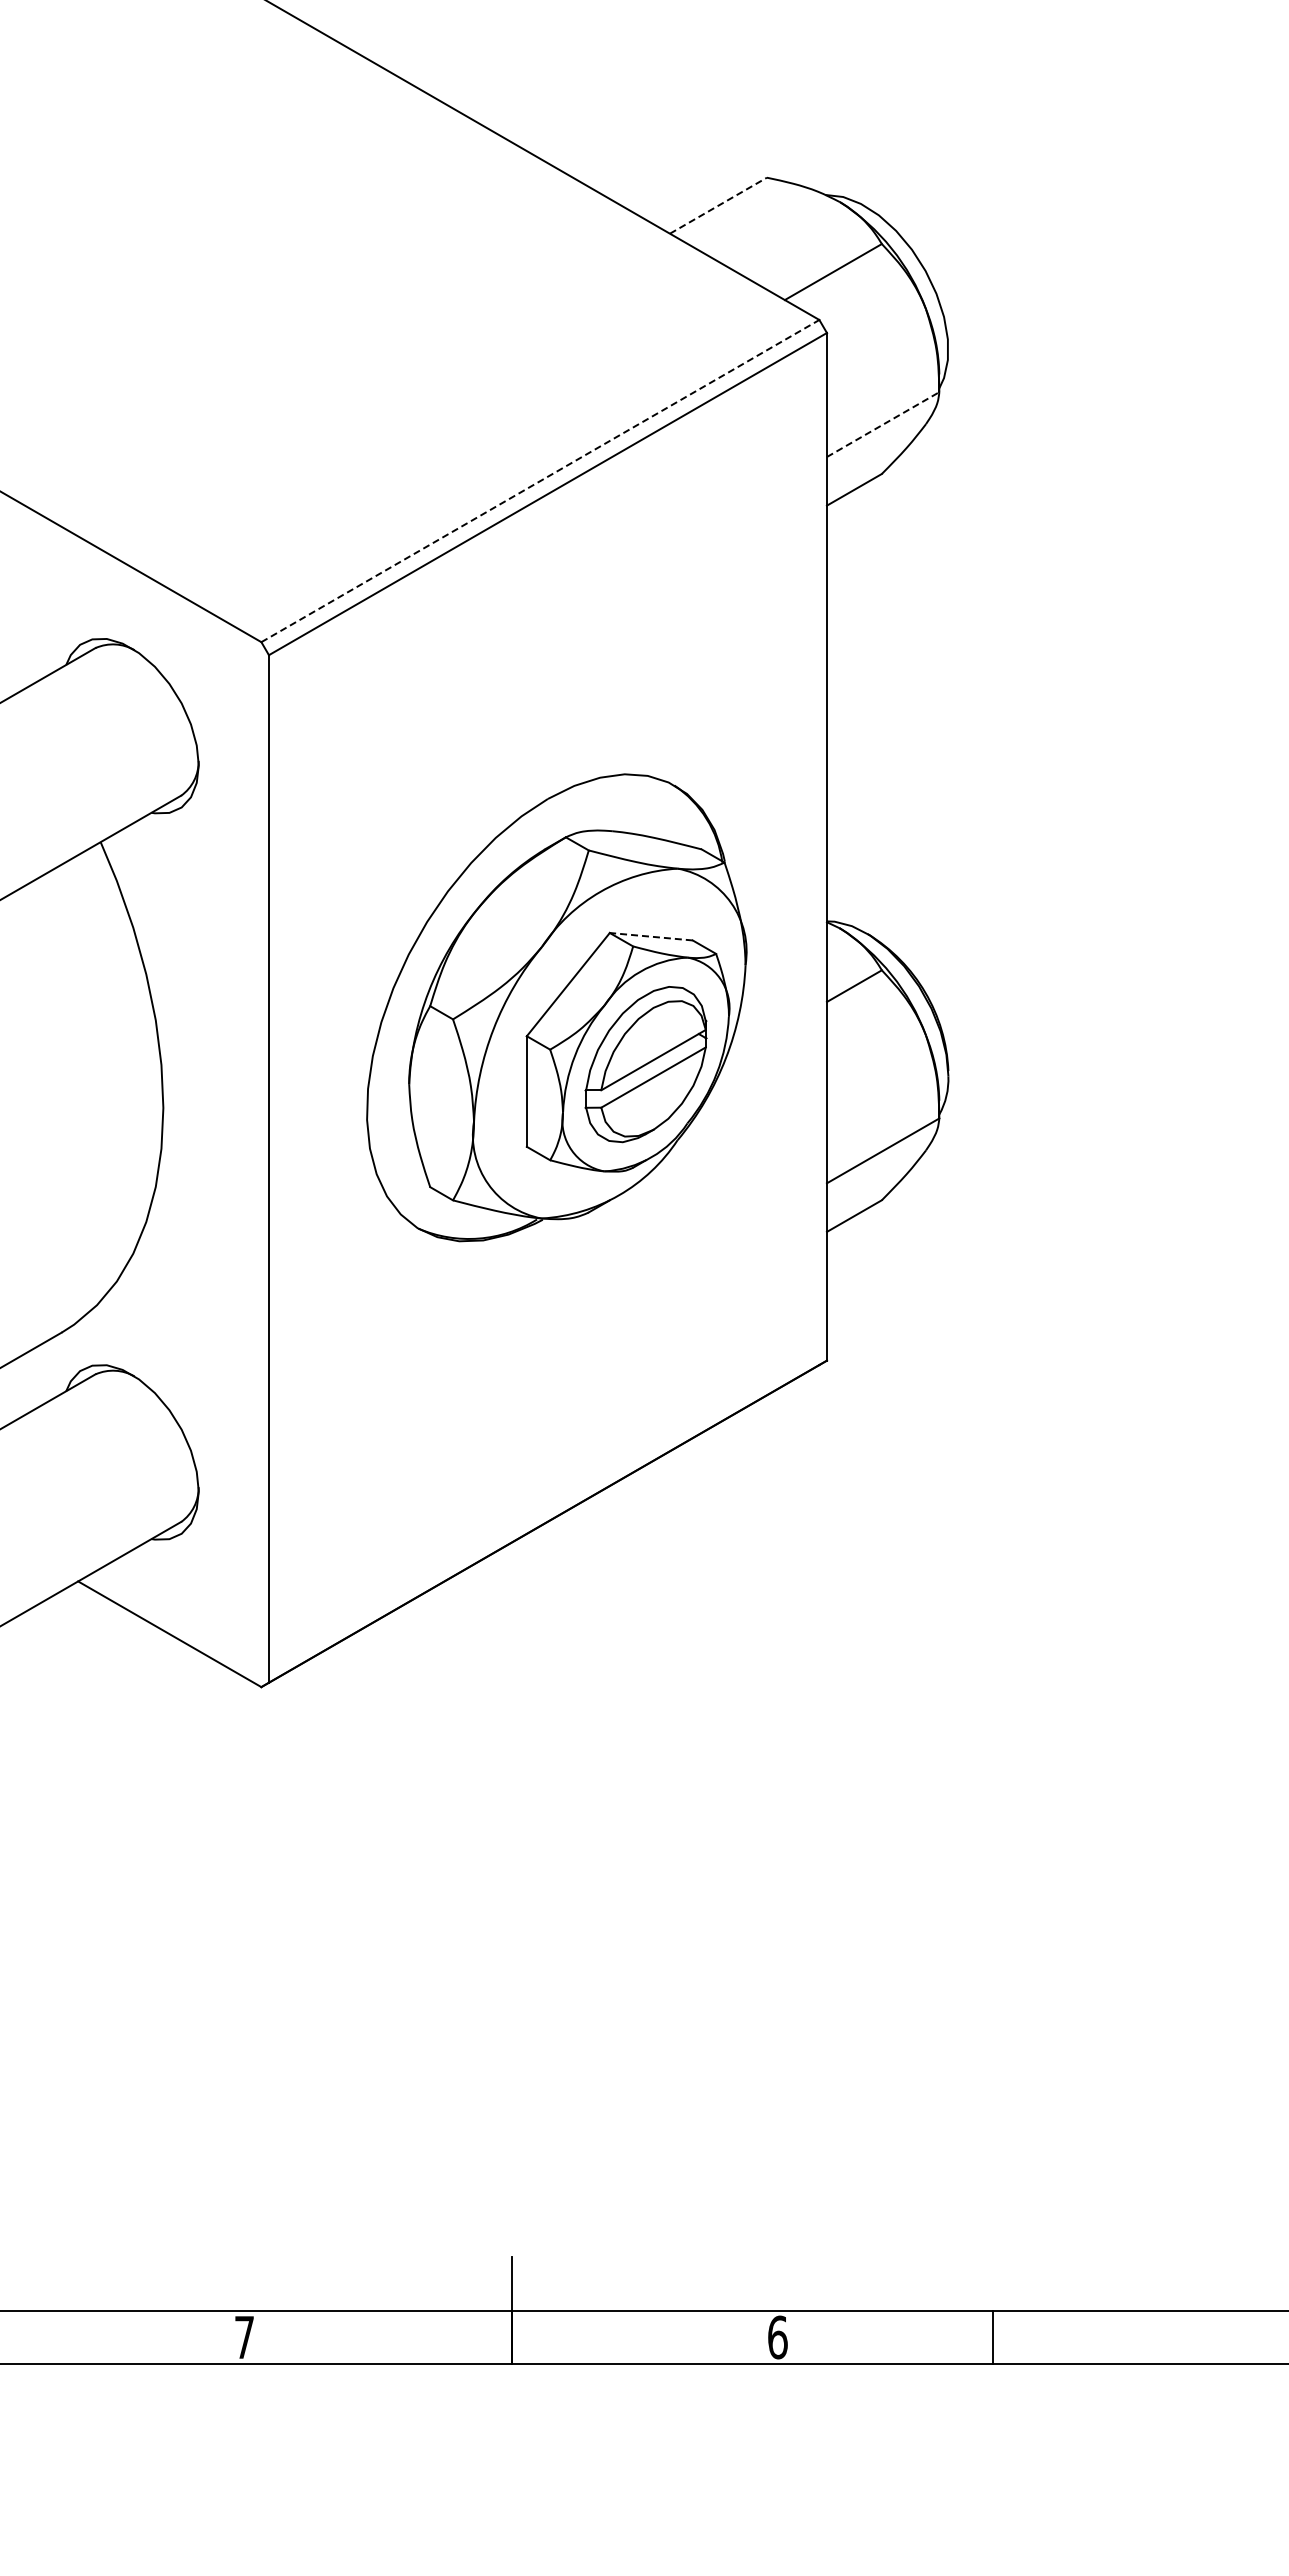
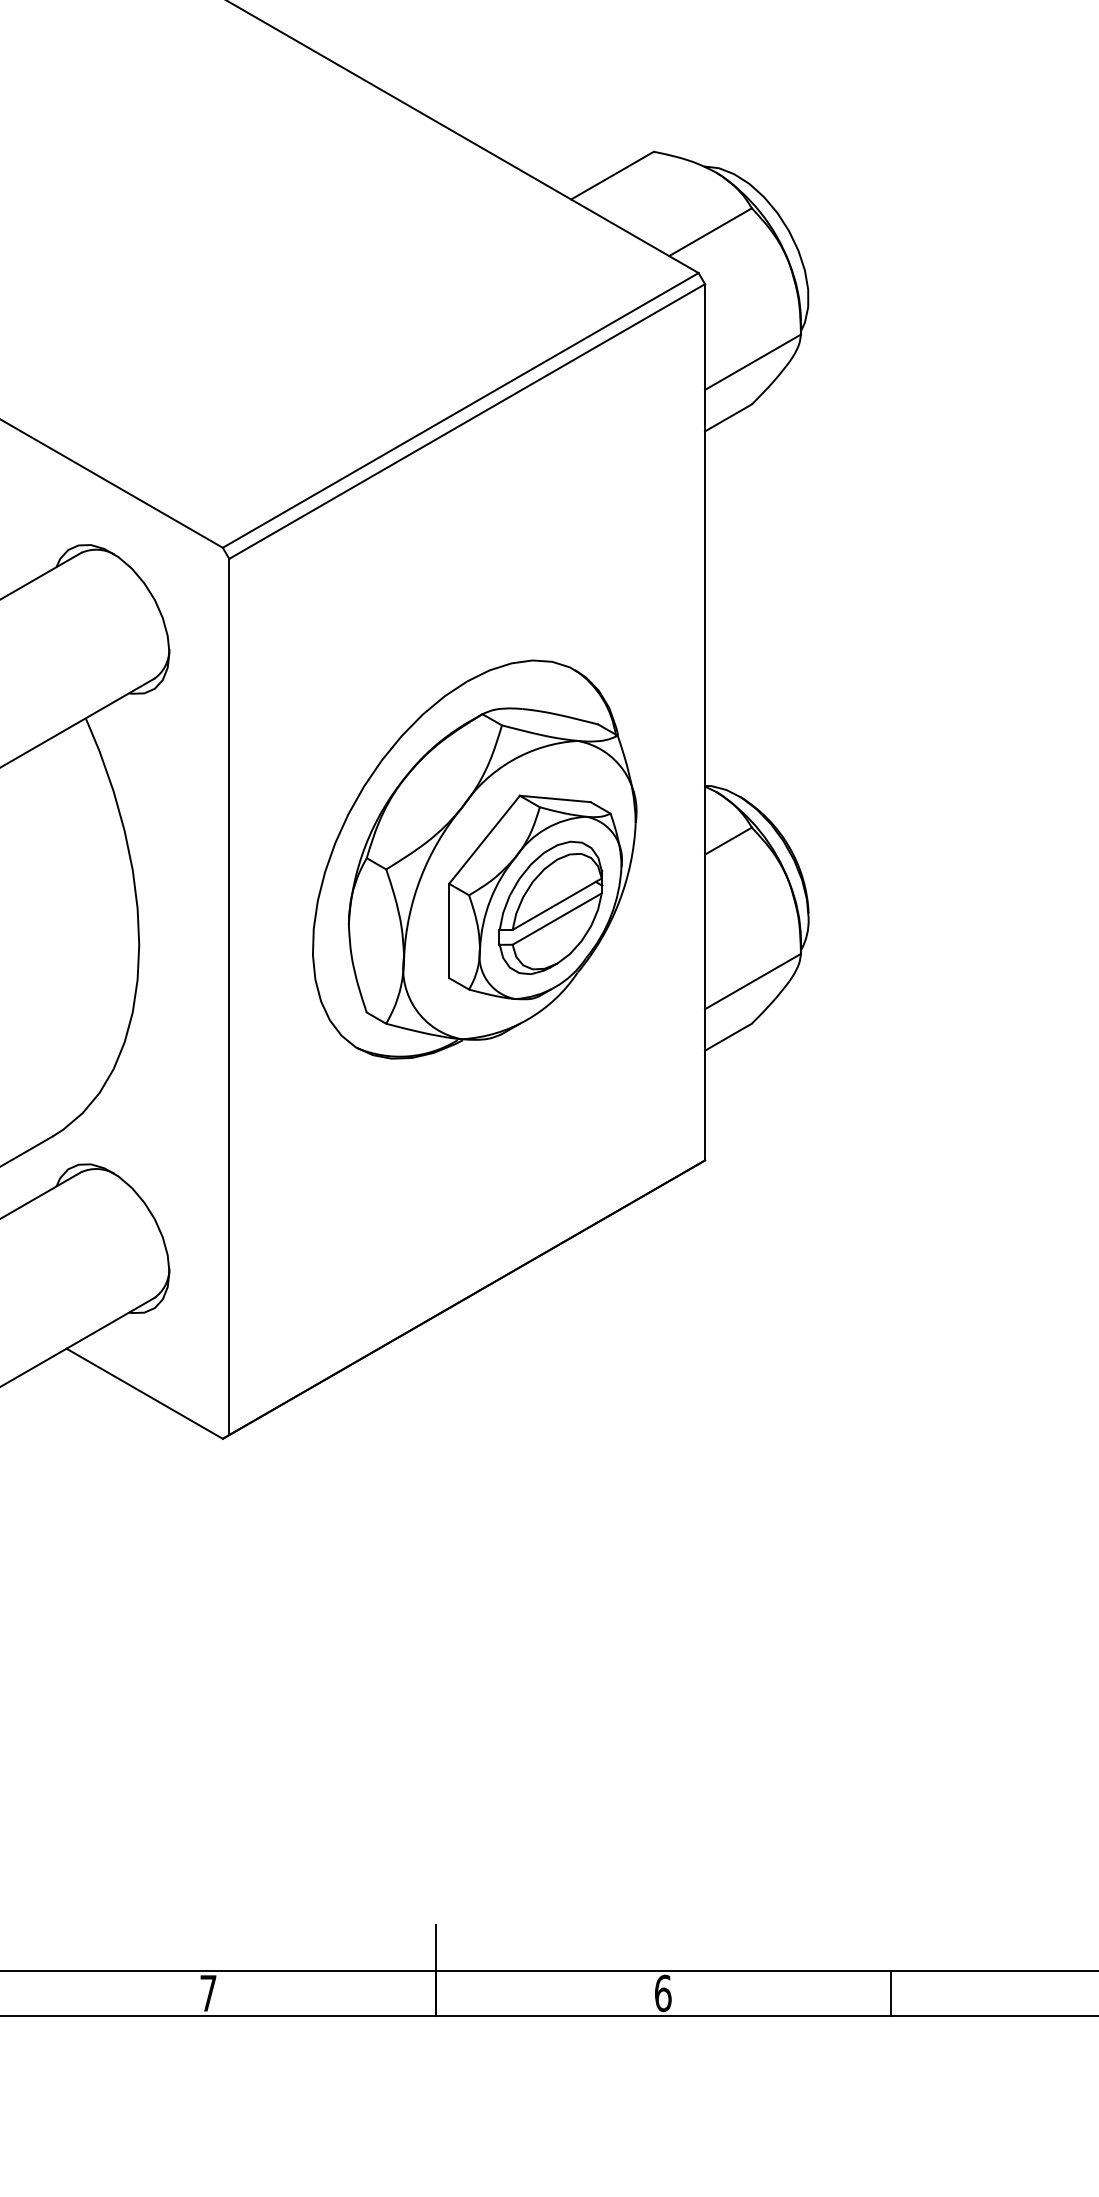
line: (718, 205) -> (612, 175), dashed -> solid
line: (883, 424) -> (753, 362), dashed -> solid
line: (540, 480) -> (460, 409), dashed -> solid
line: (651, 936) -> (555, 798), dashed -> solid
line: (992, 2337) -> (890, 1993), moved

